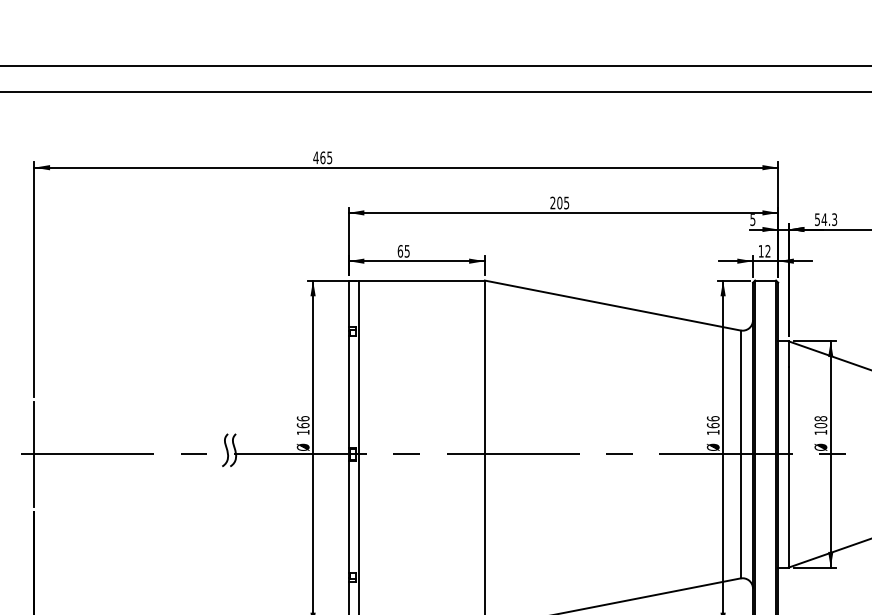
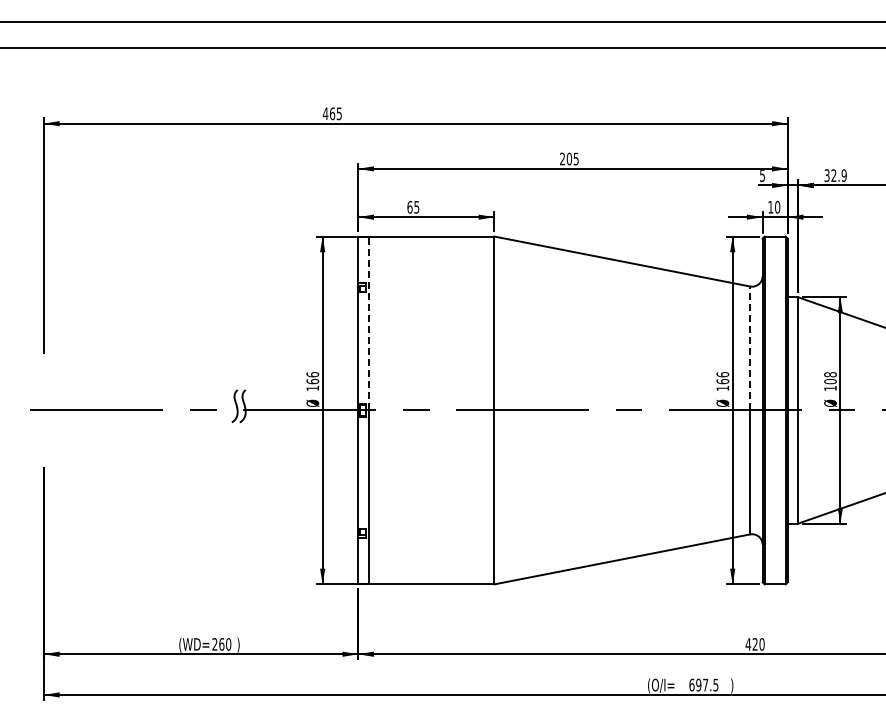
text: (825, 219) -> (835, 175), 54.3 -> 32.9
text: (767, 251) -> (777, 207), 12 -> 10
line: (358, 367) -> (368, 323), solid -> dashed
line: (740, 392) -> (750, 348), solid -> dashed
line: (33, 454) -> (43, 410), removed

